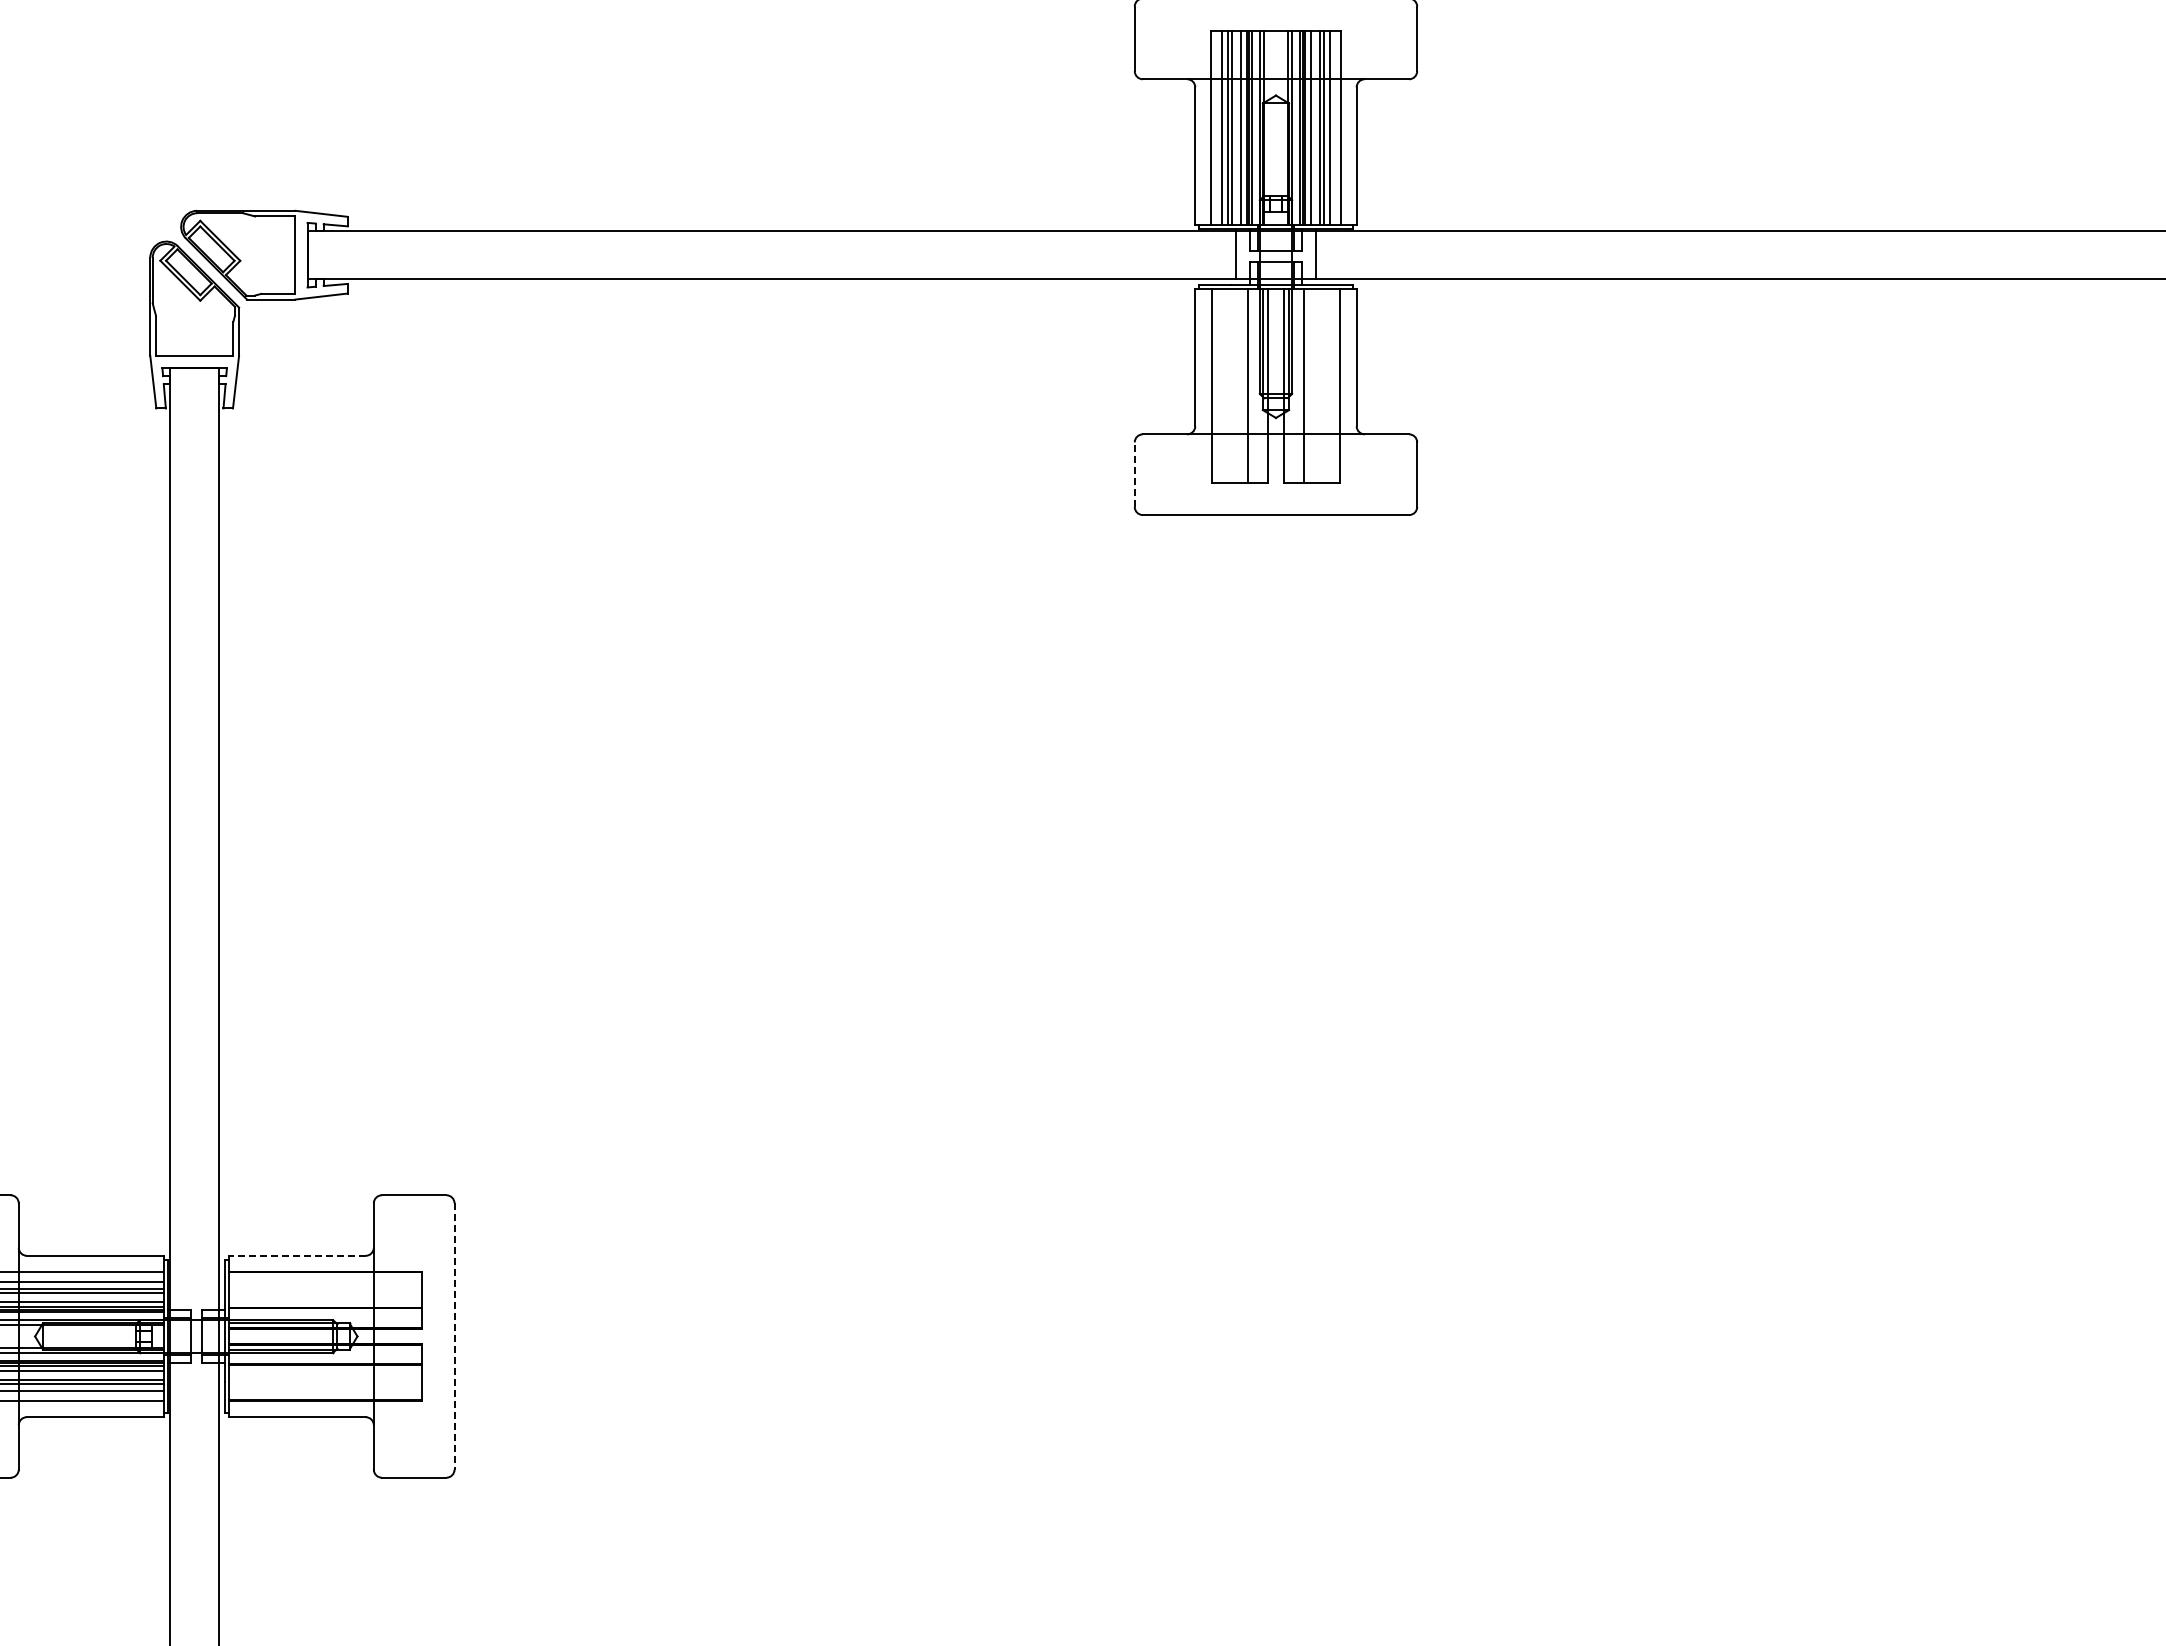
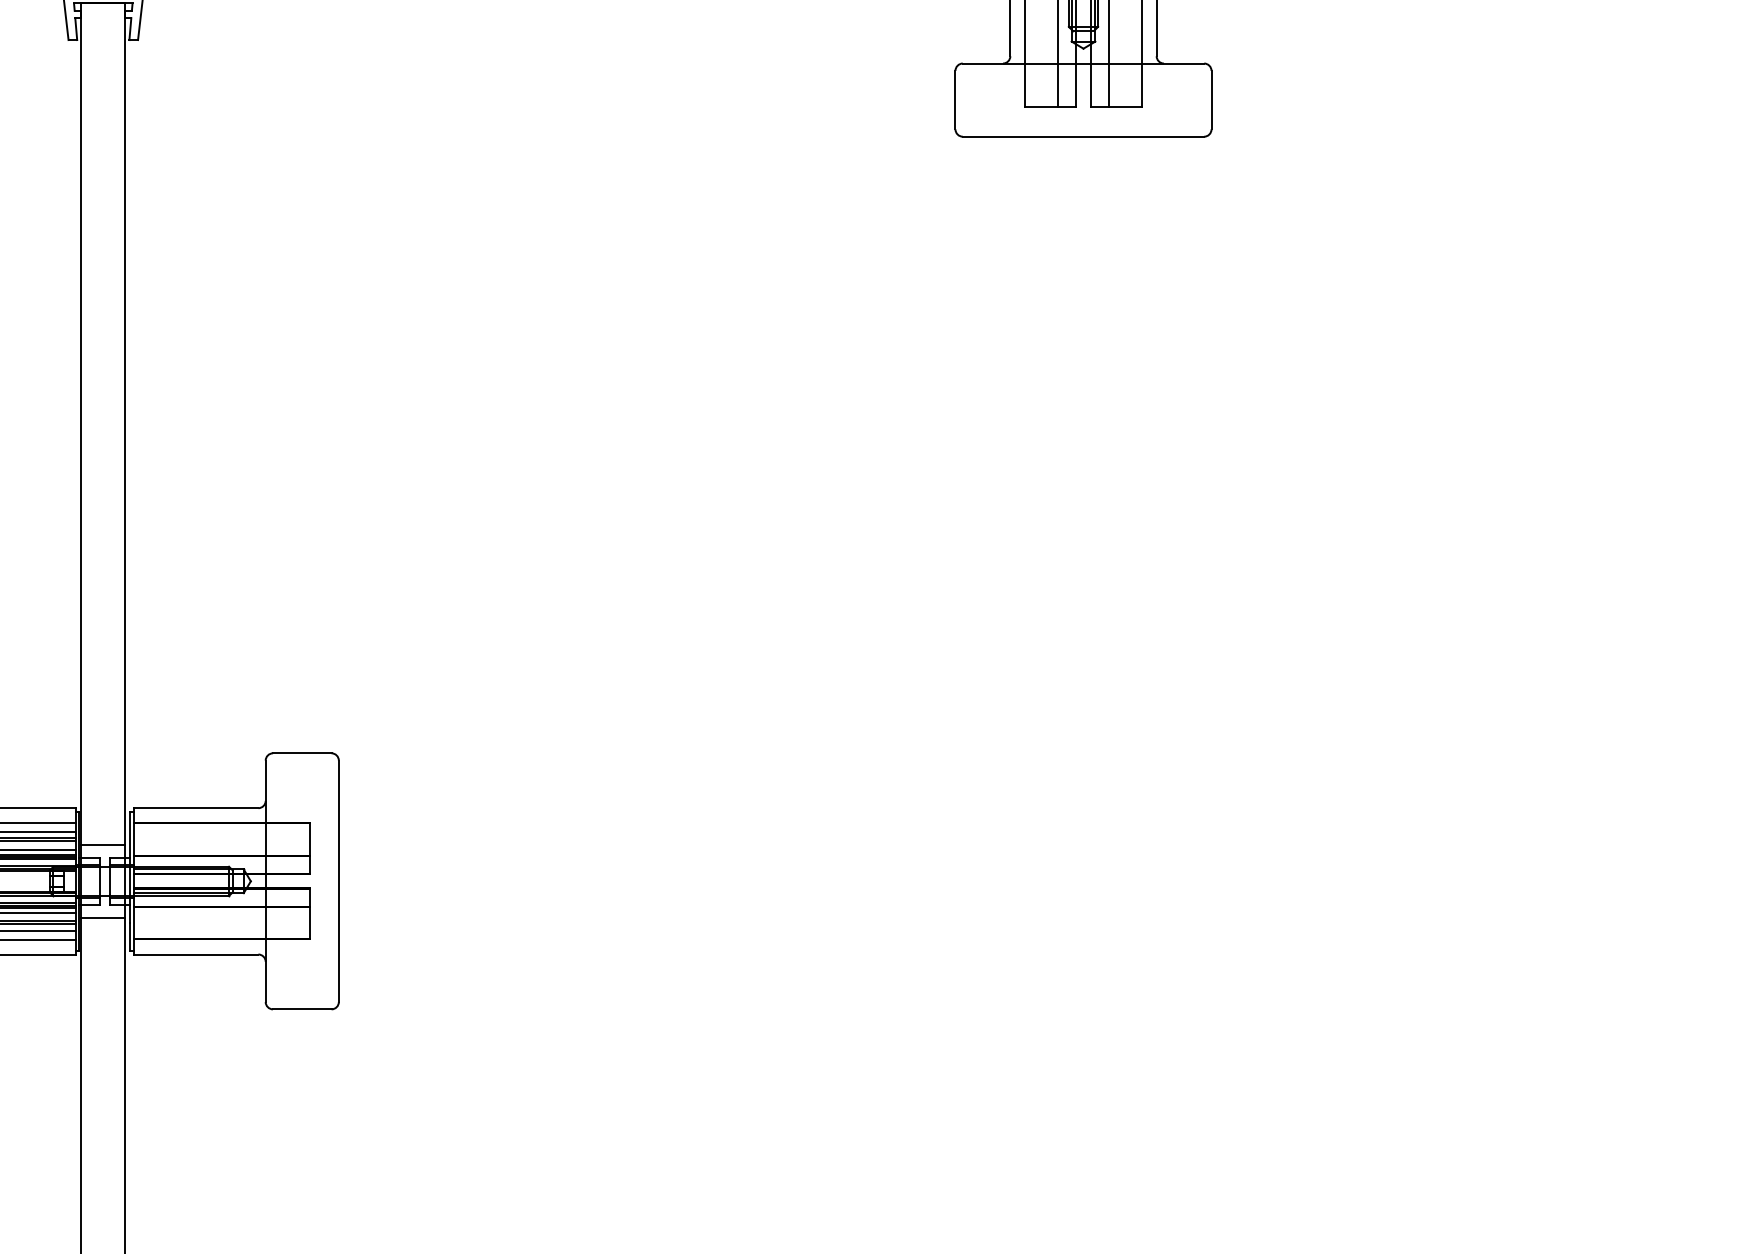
line: (1134, 474) -> (955, 99), dashed -> solid
line: (297, 1255) -> (196, 807), dashed -> solid
line: (194, 1296) -> (103, 845), added
line: (454, 1336) -> (338, 881), dashed -> solid
line: (194, 1376) -> (103, 917), added

